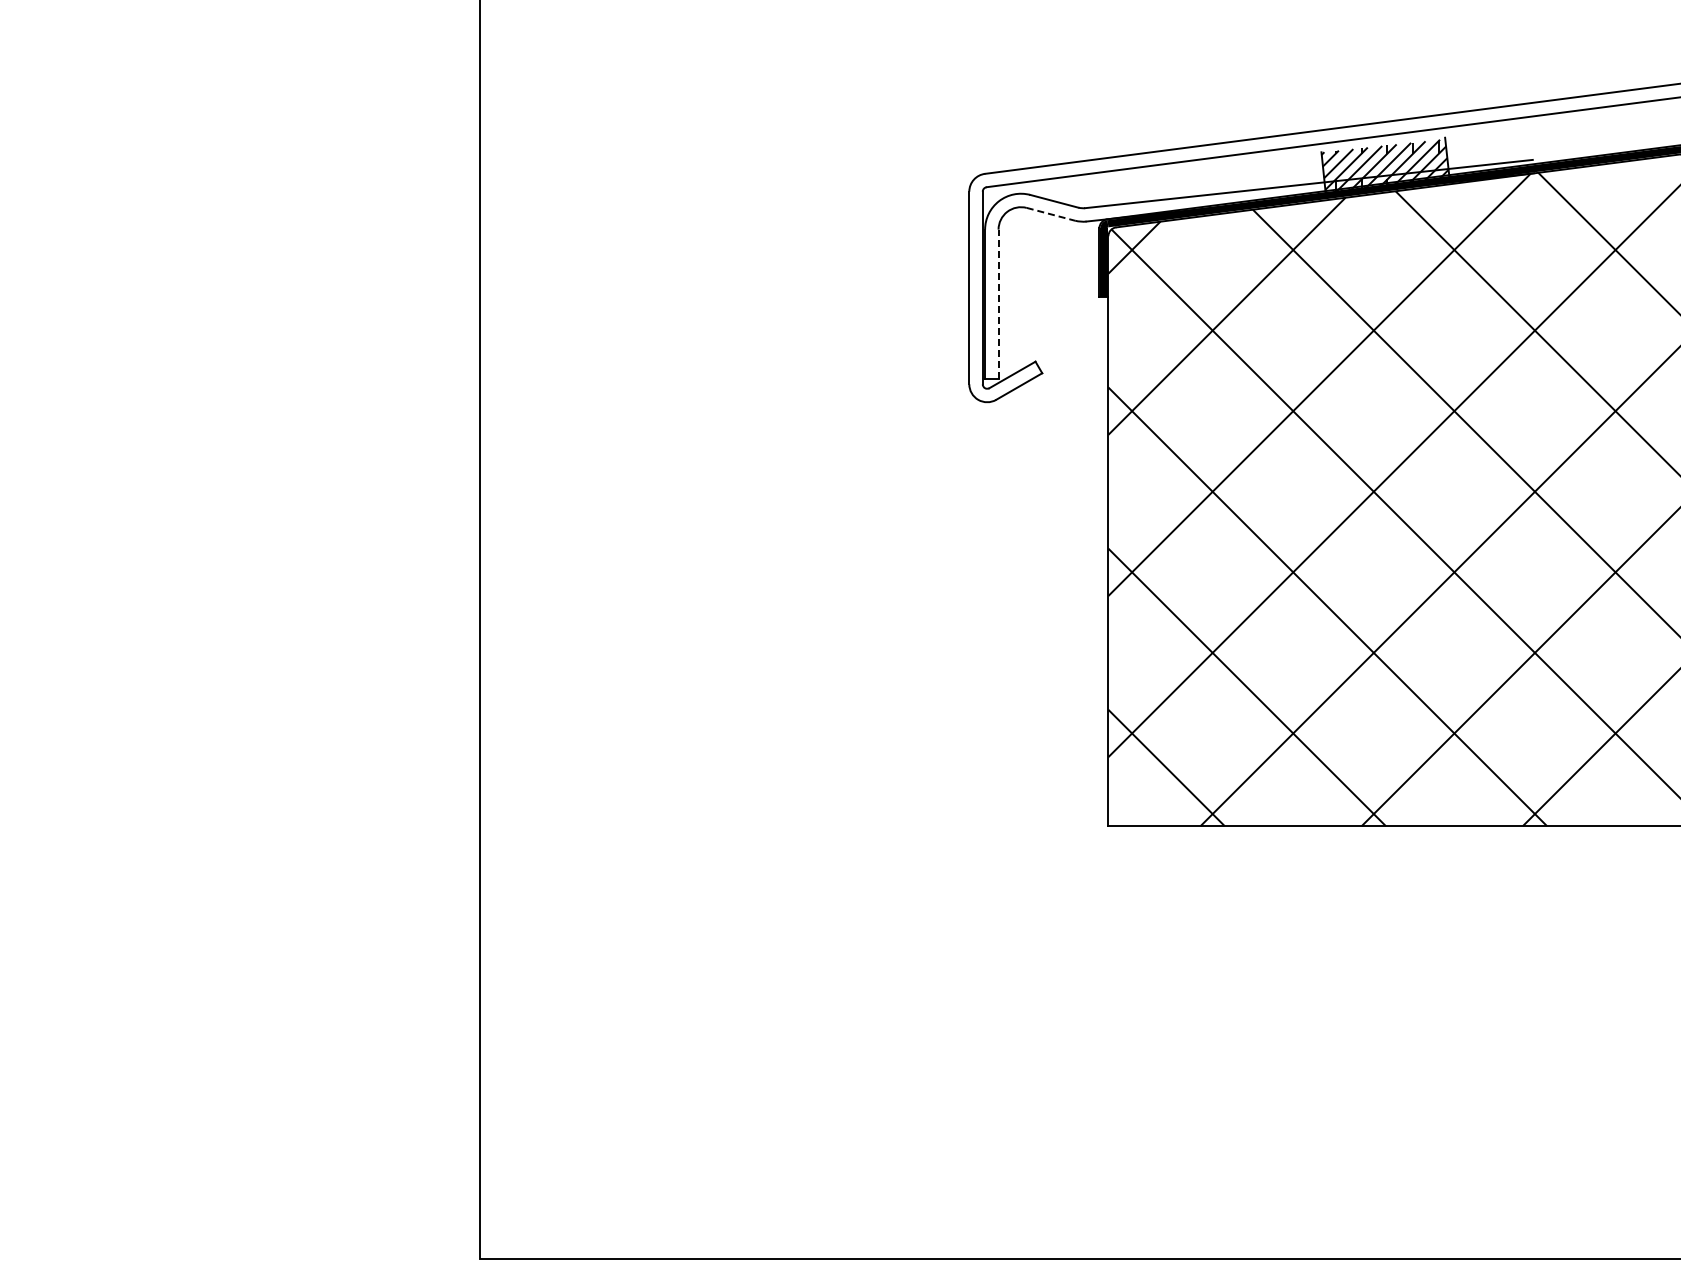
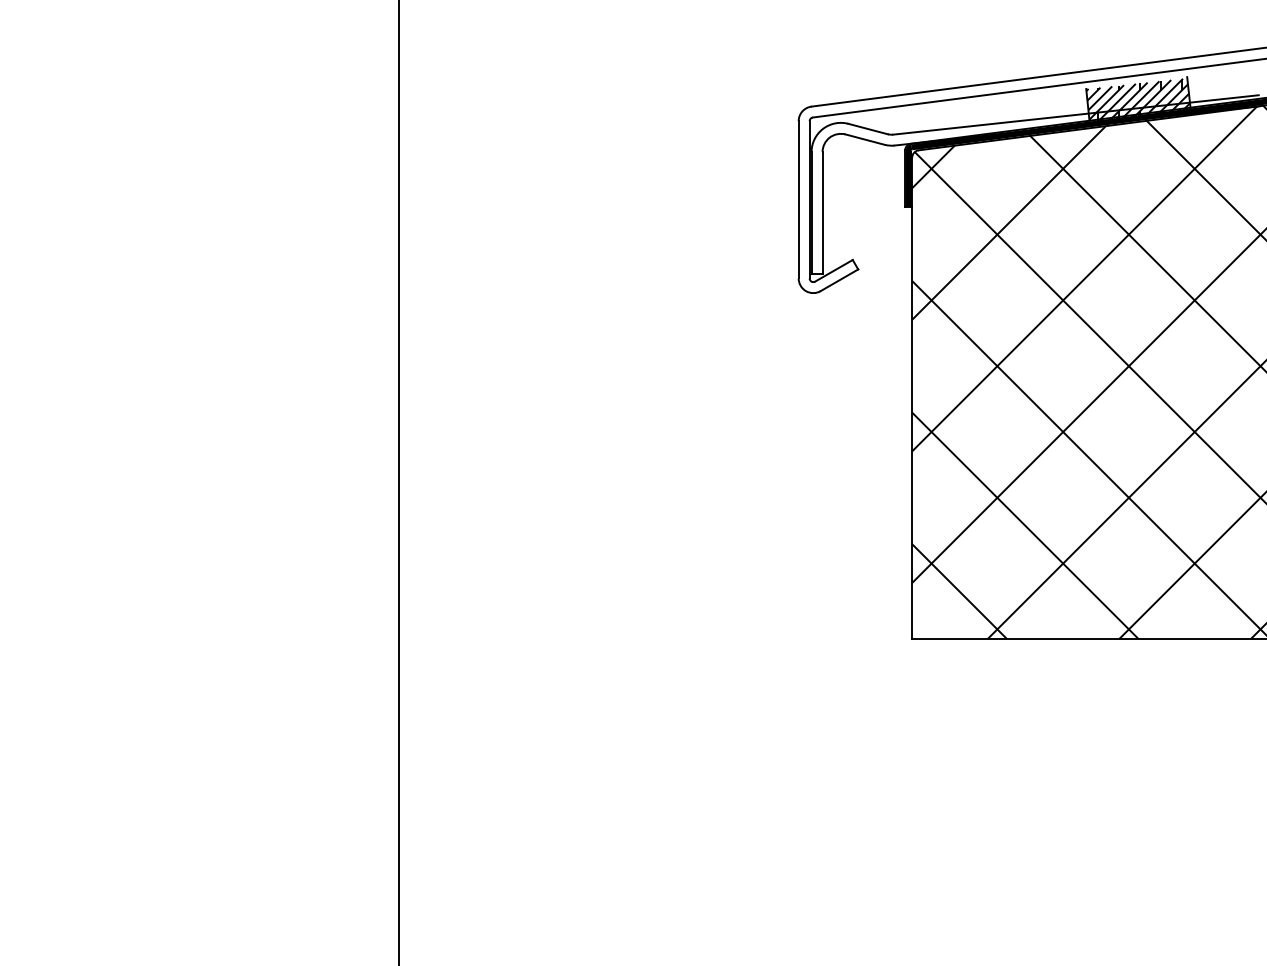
line: (1051, 214) -> (865, 139), dashed -> solid
line: (998, 304) -> (822, 213), dashed -> solid

